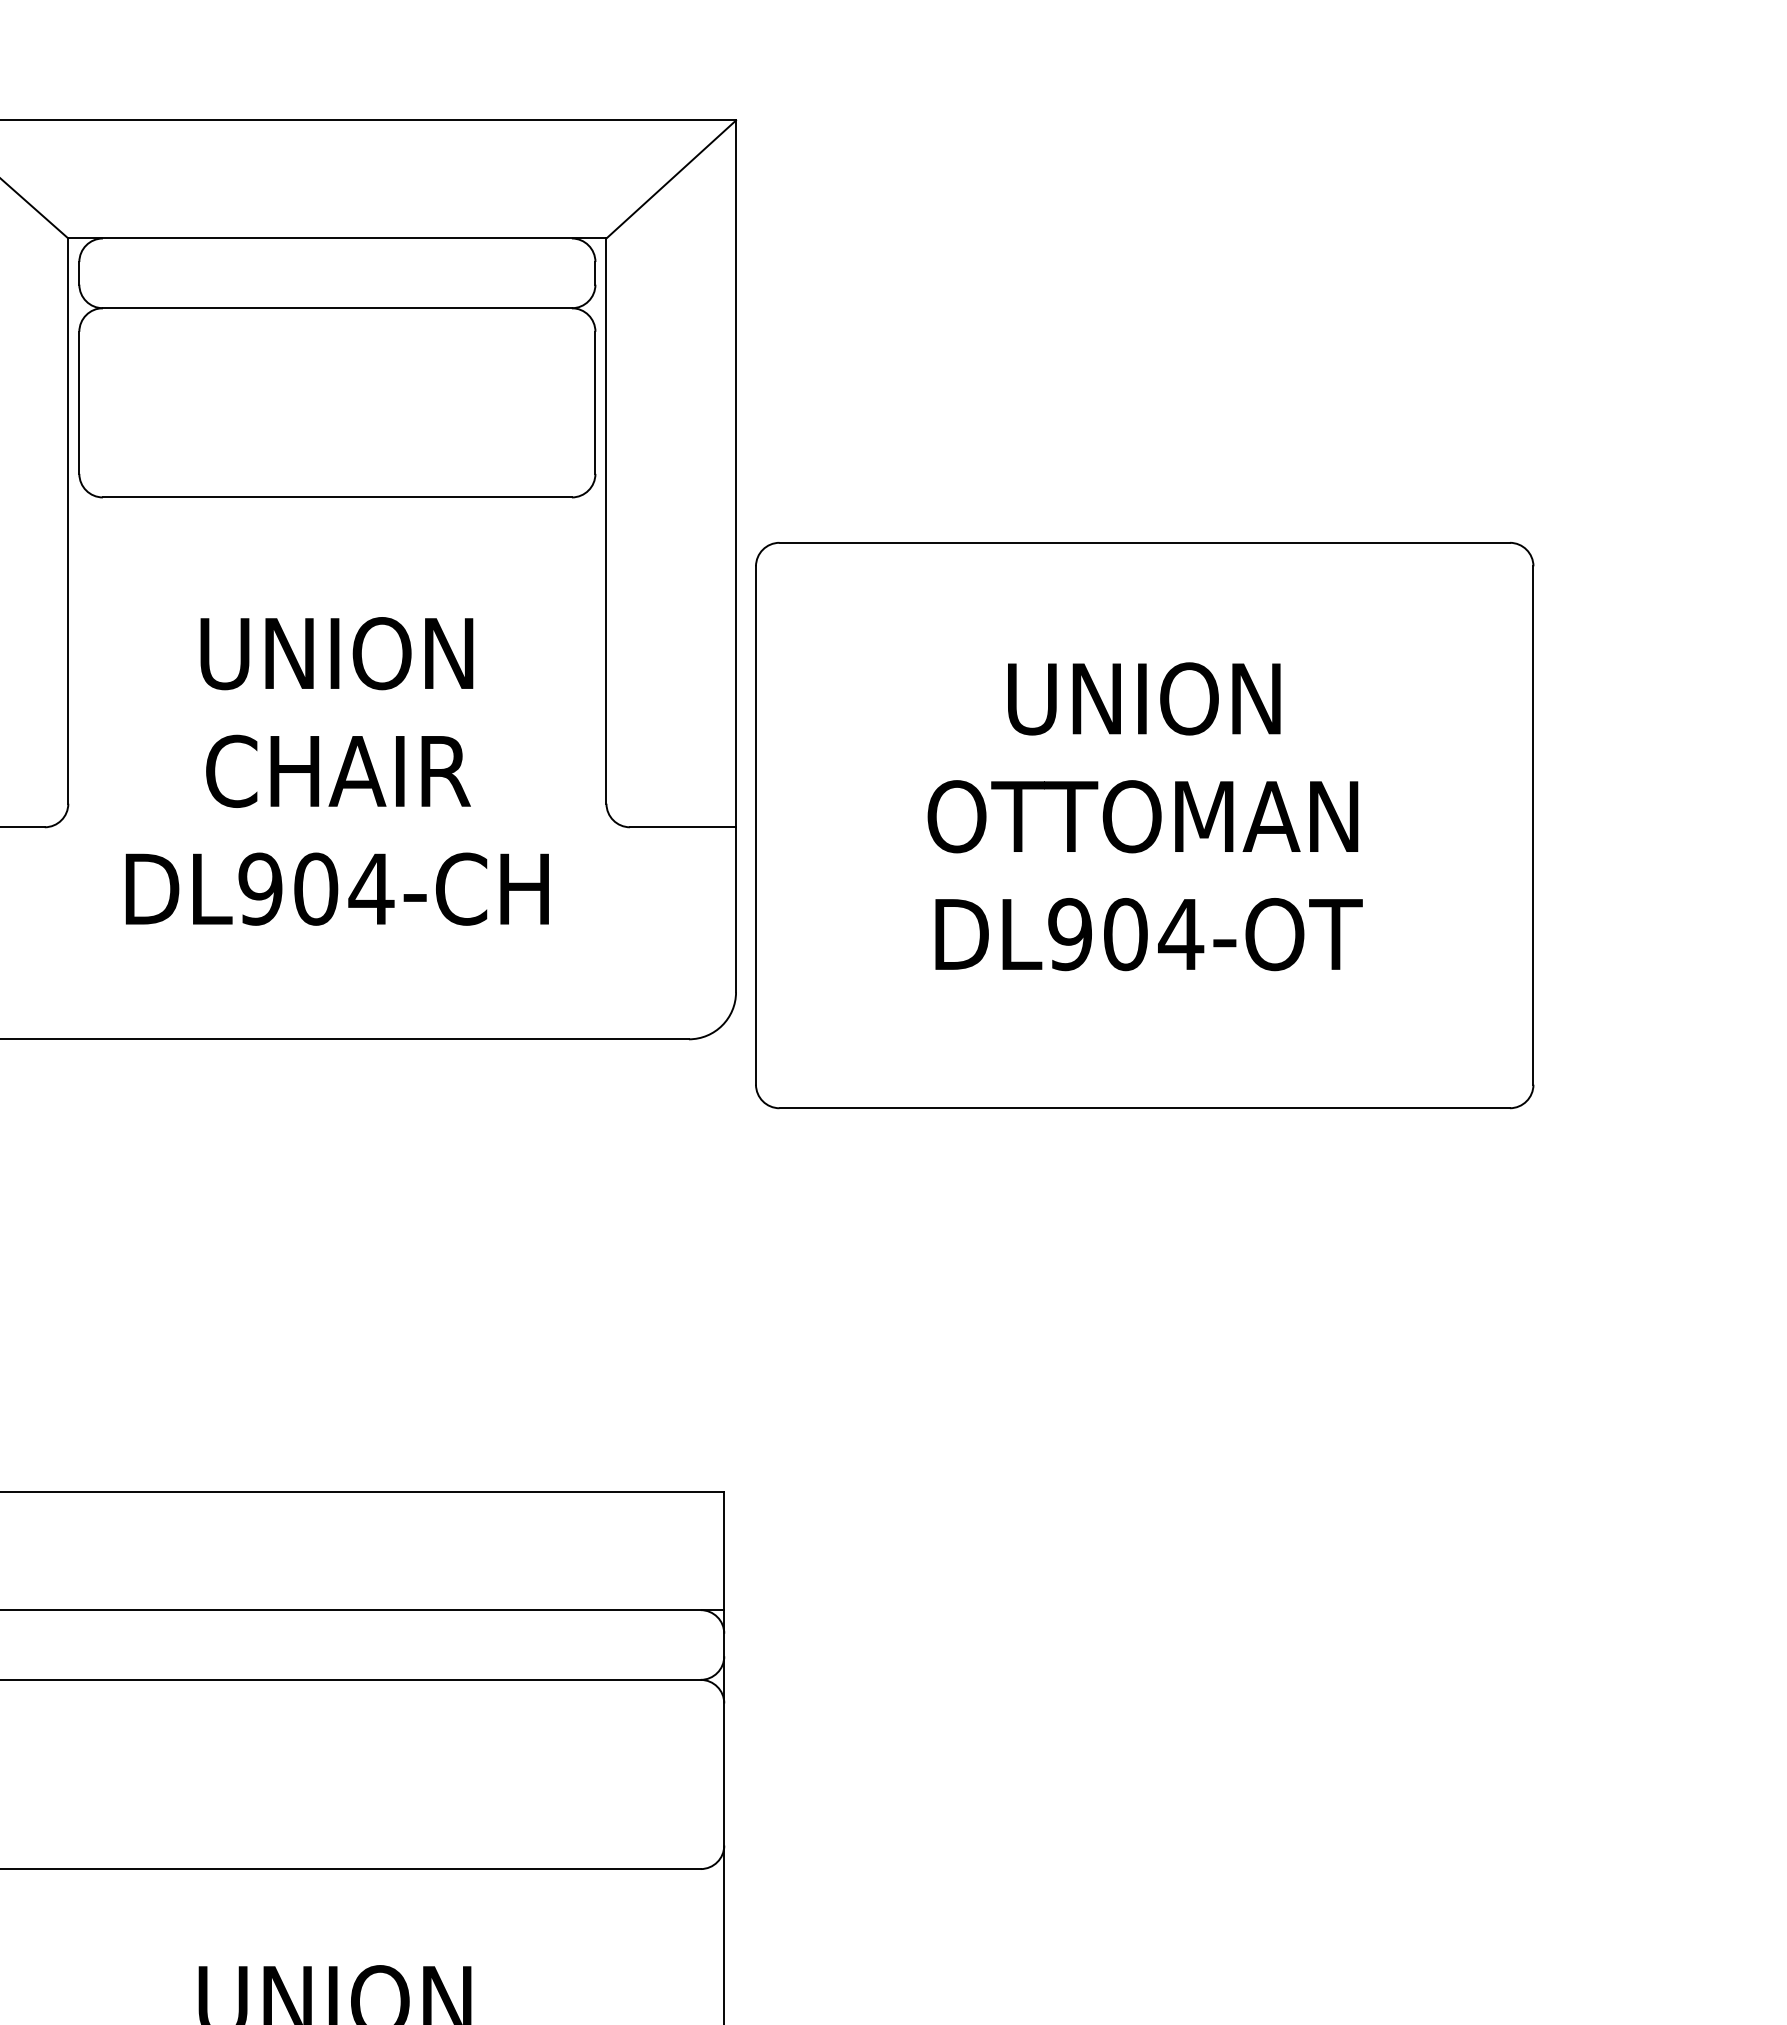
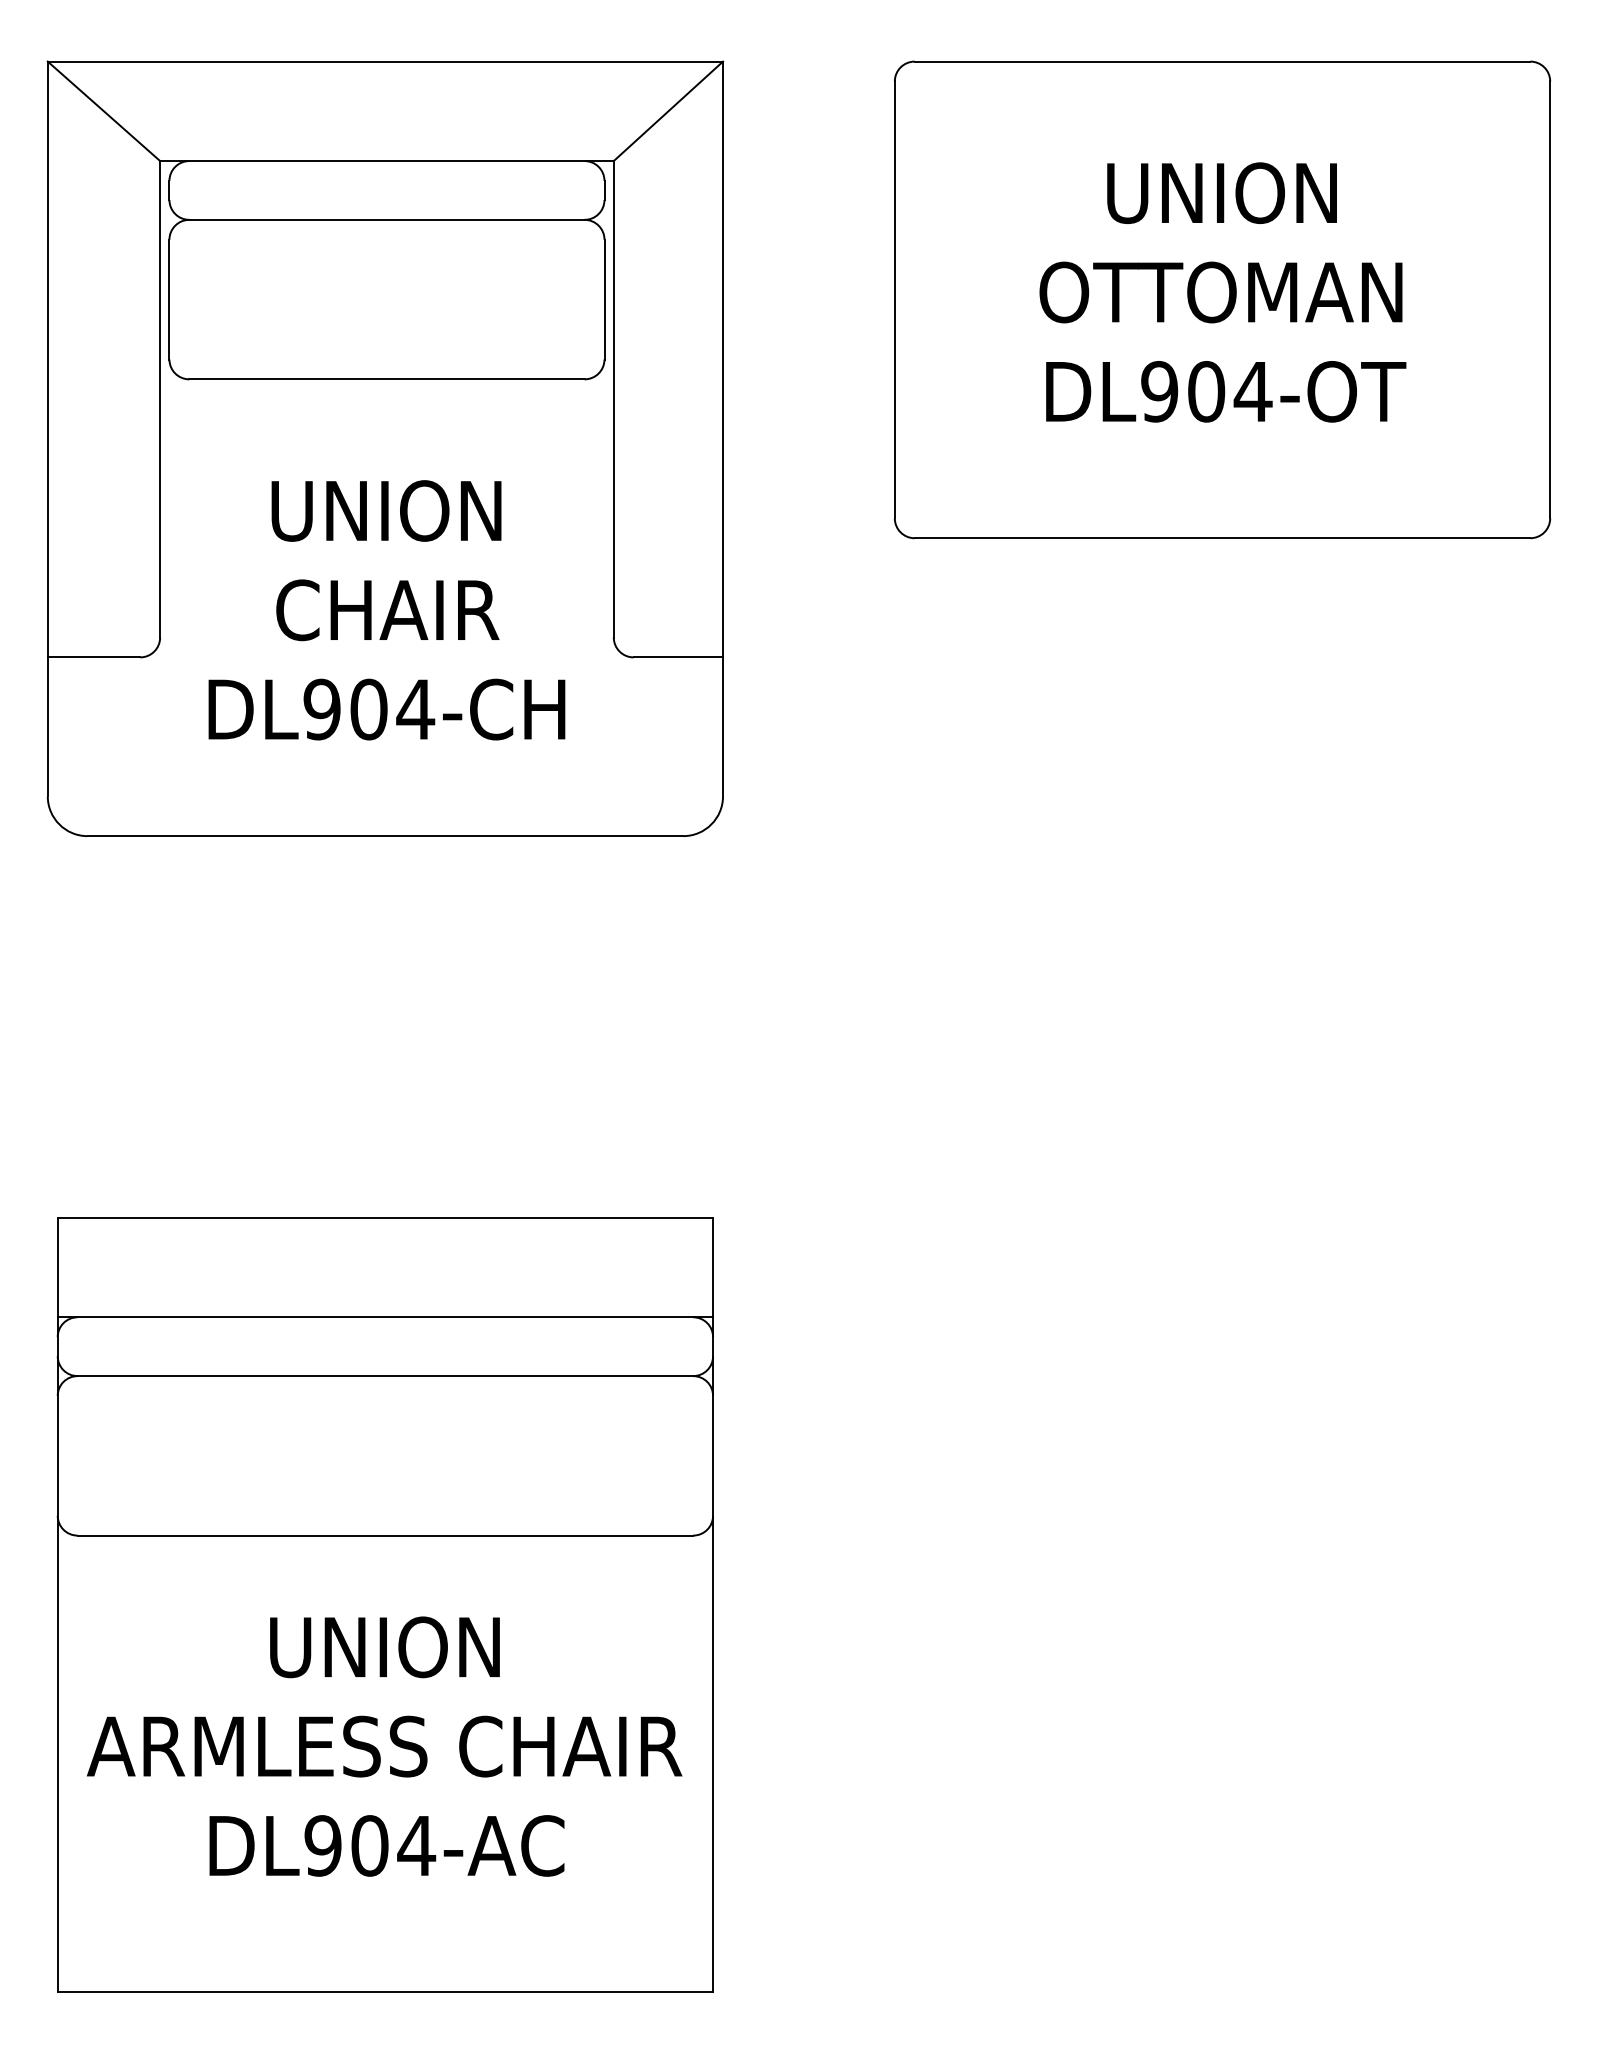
part: (1144, 825) -> (1222, 299), moved

